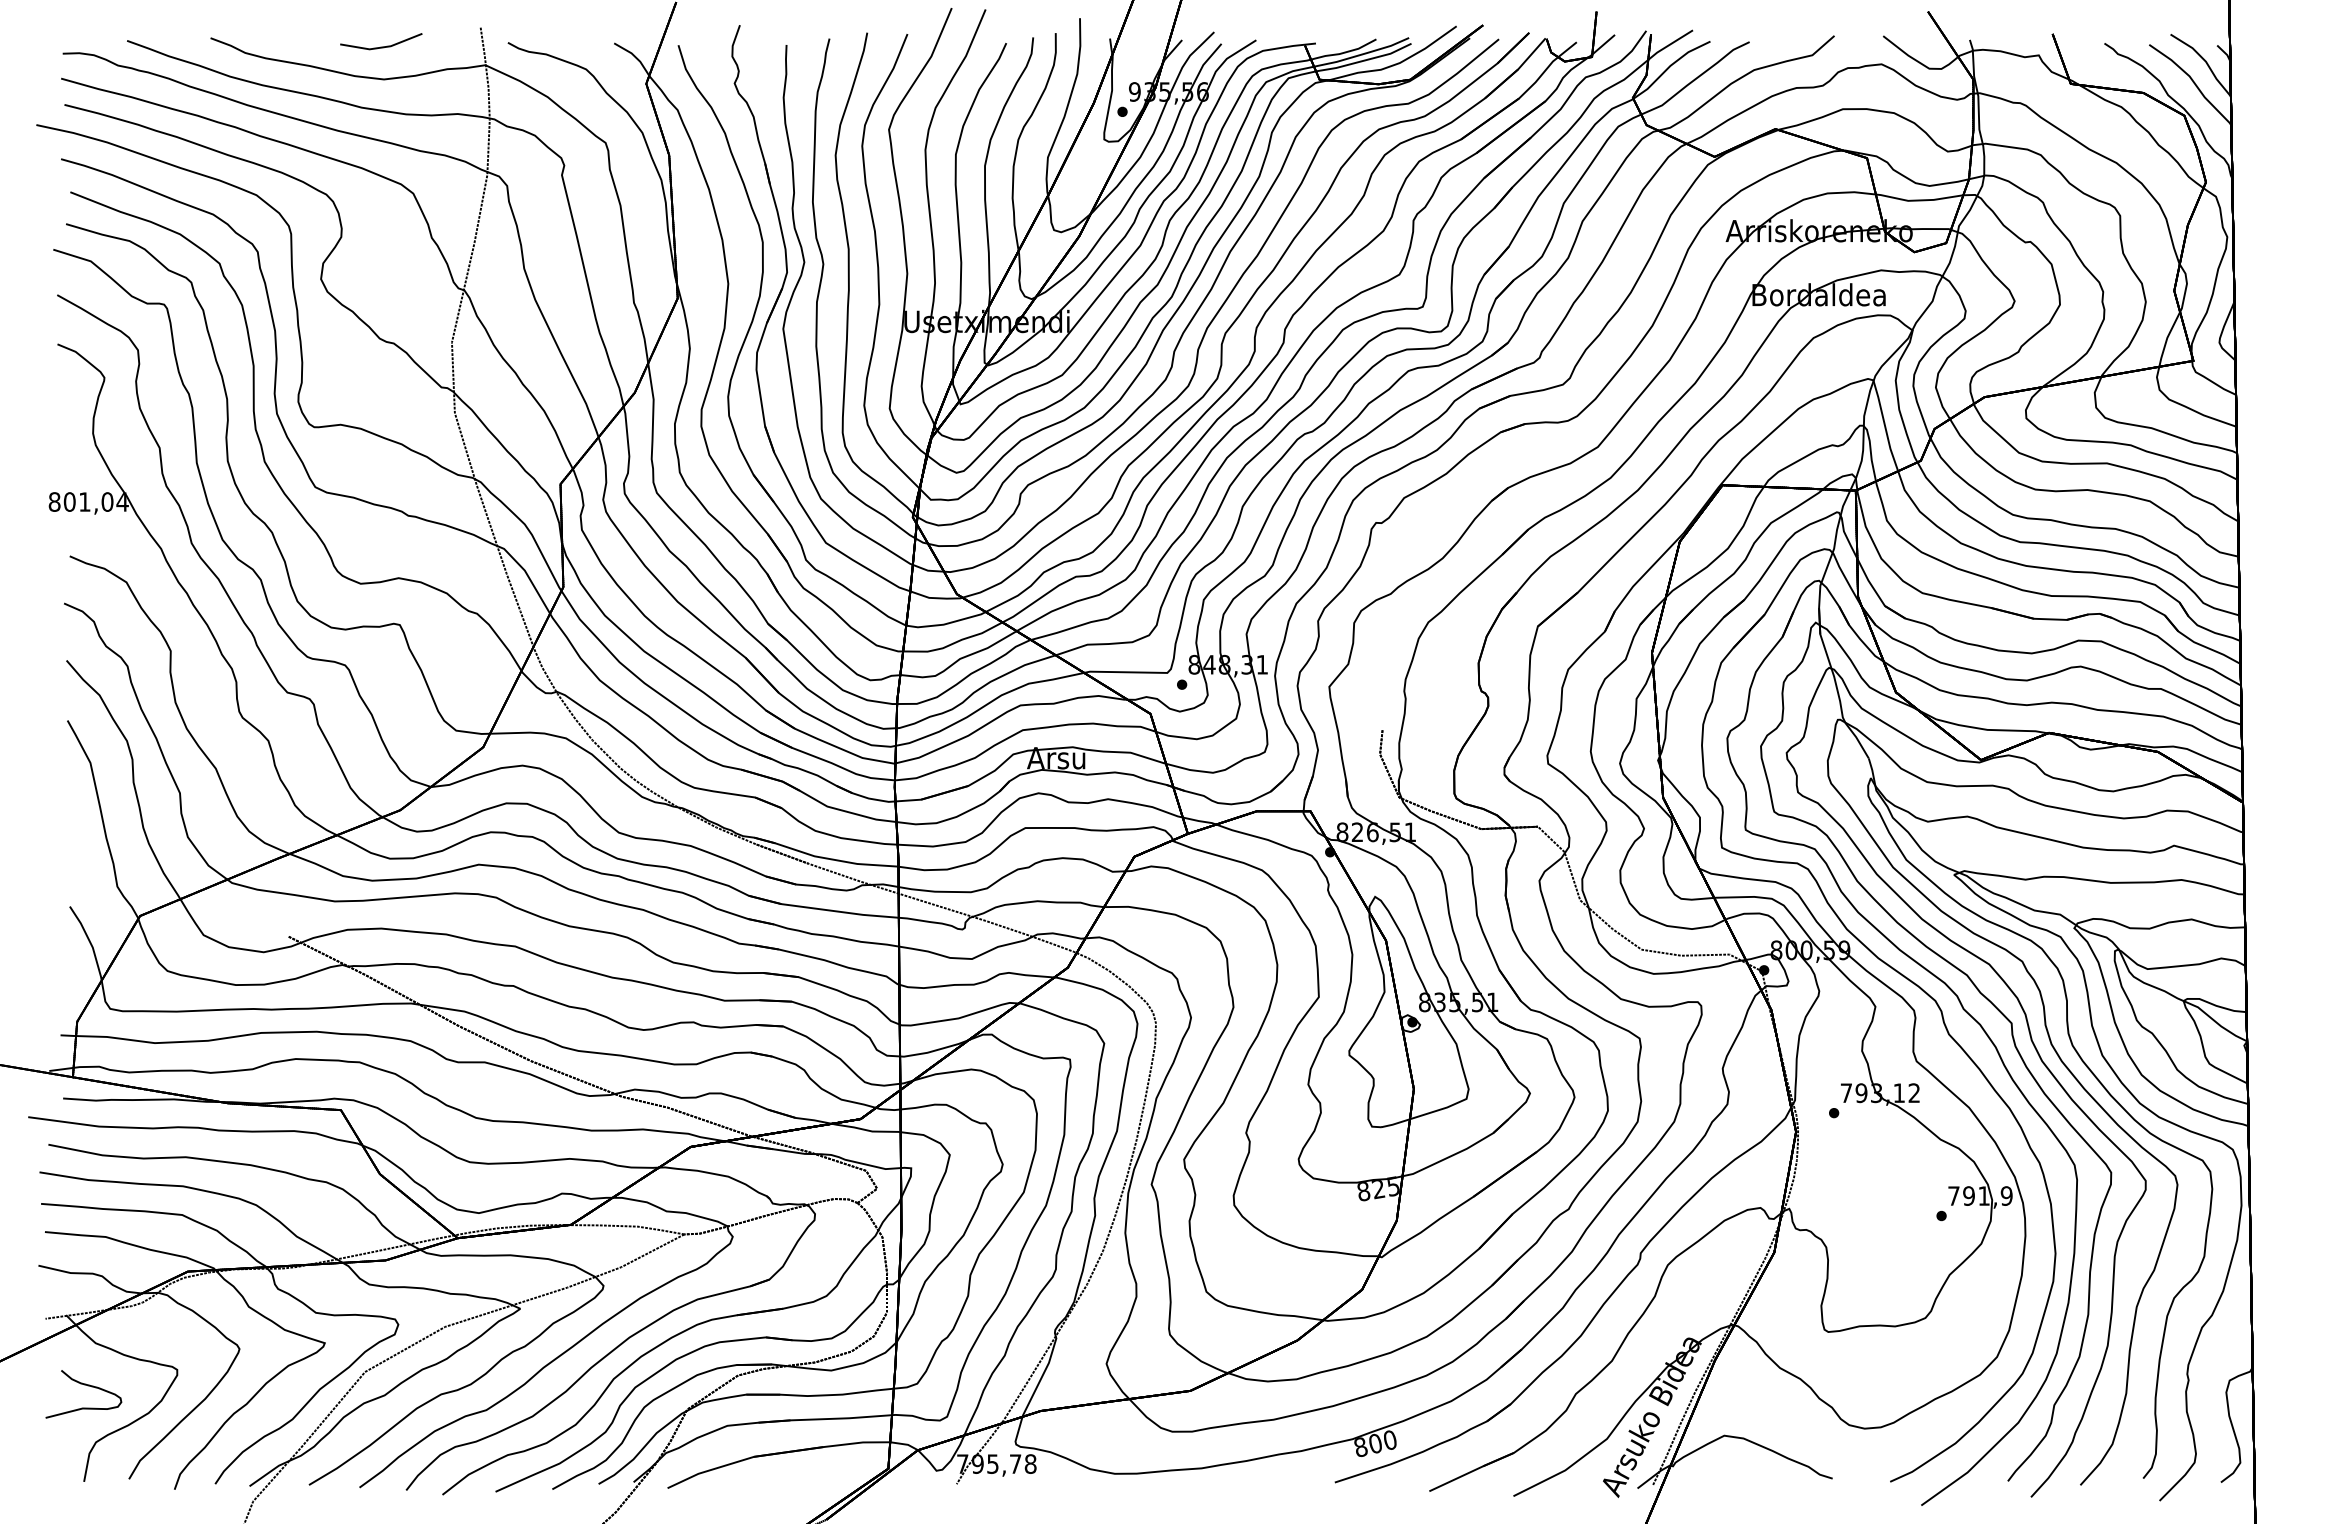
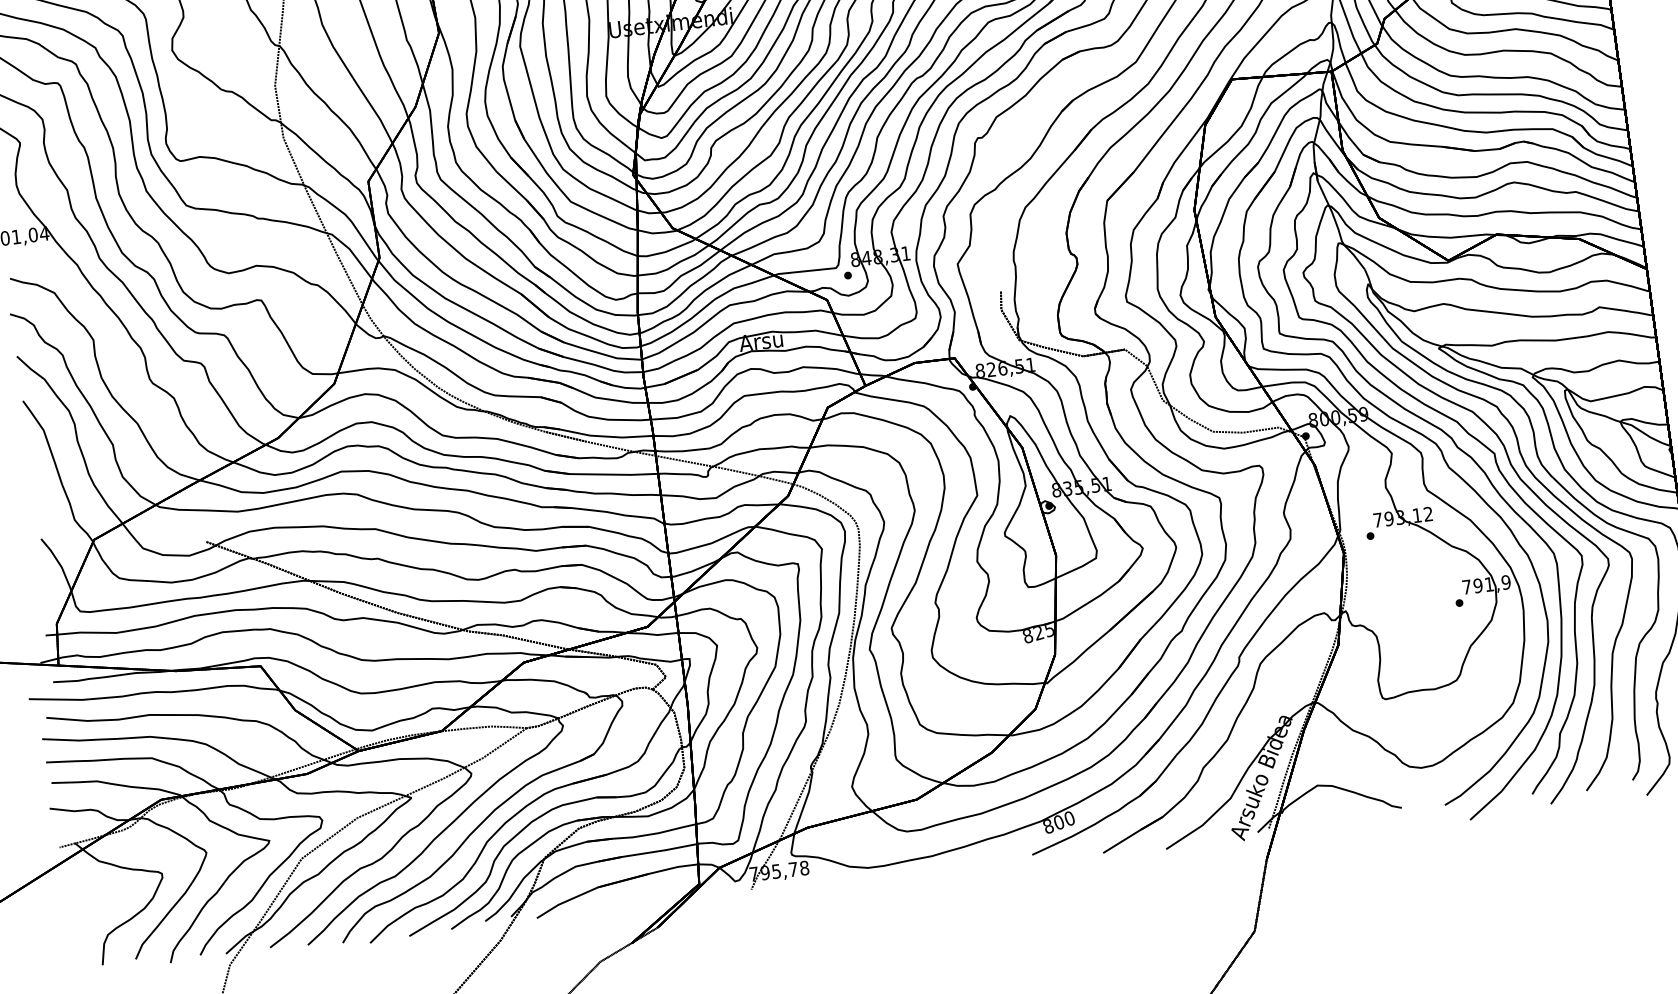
part: (84, 1385) -> (94, 893), removed

